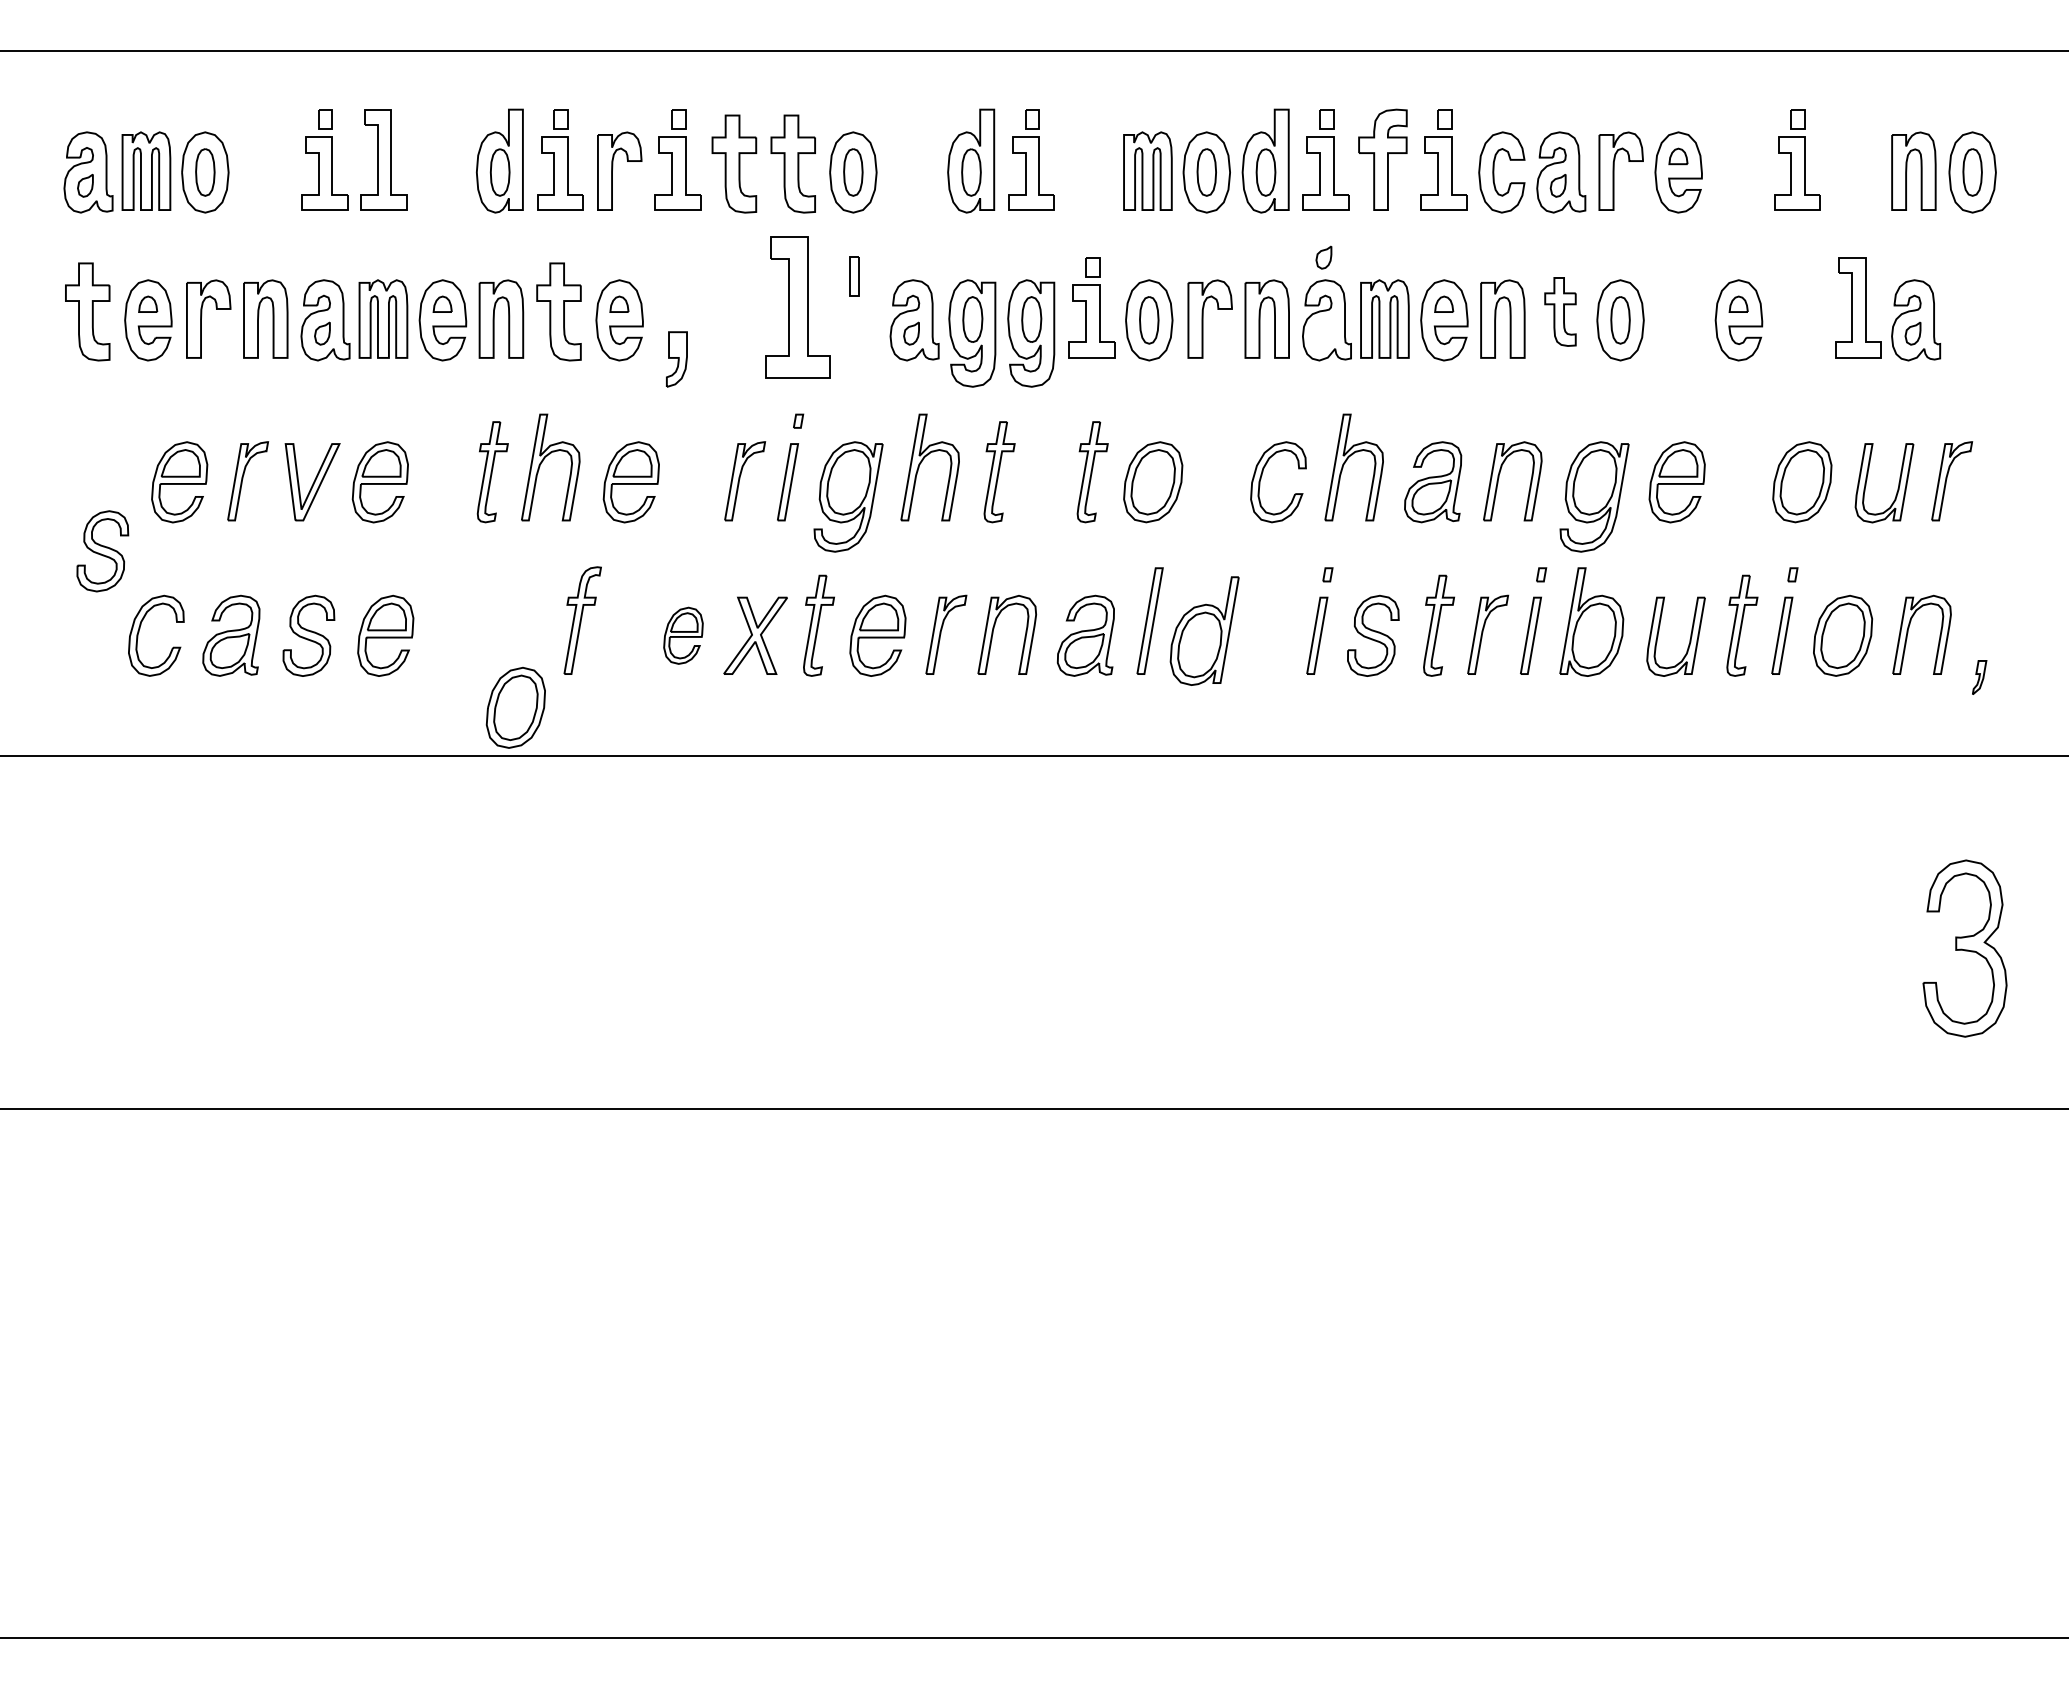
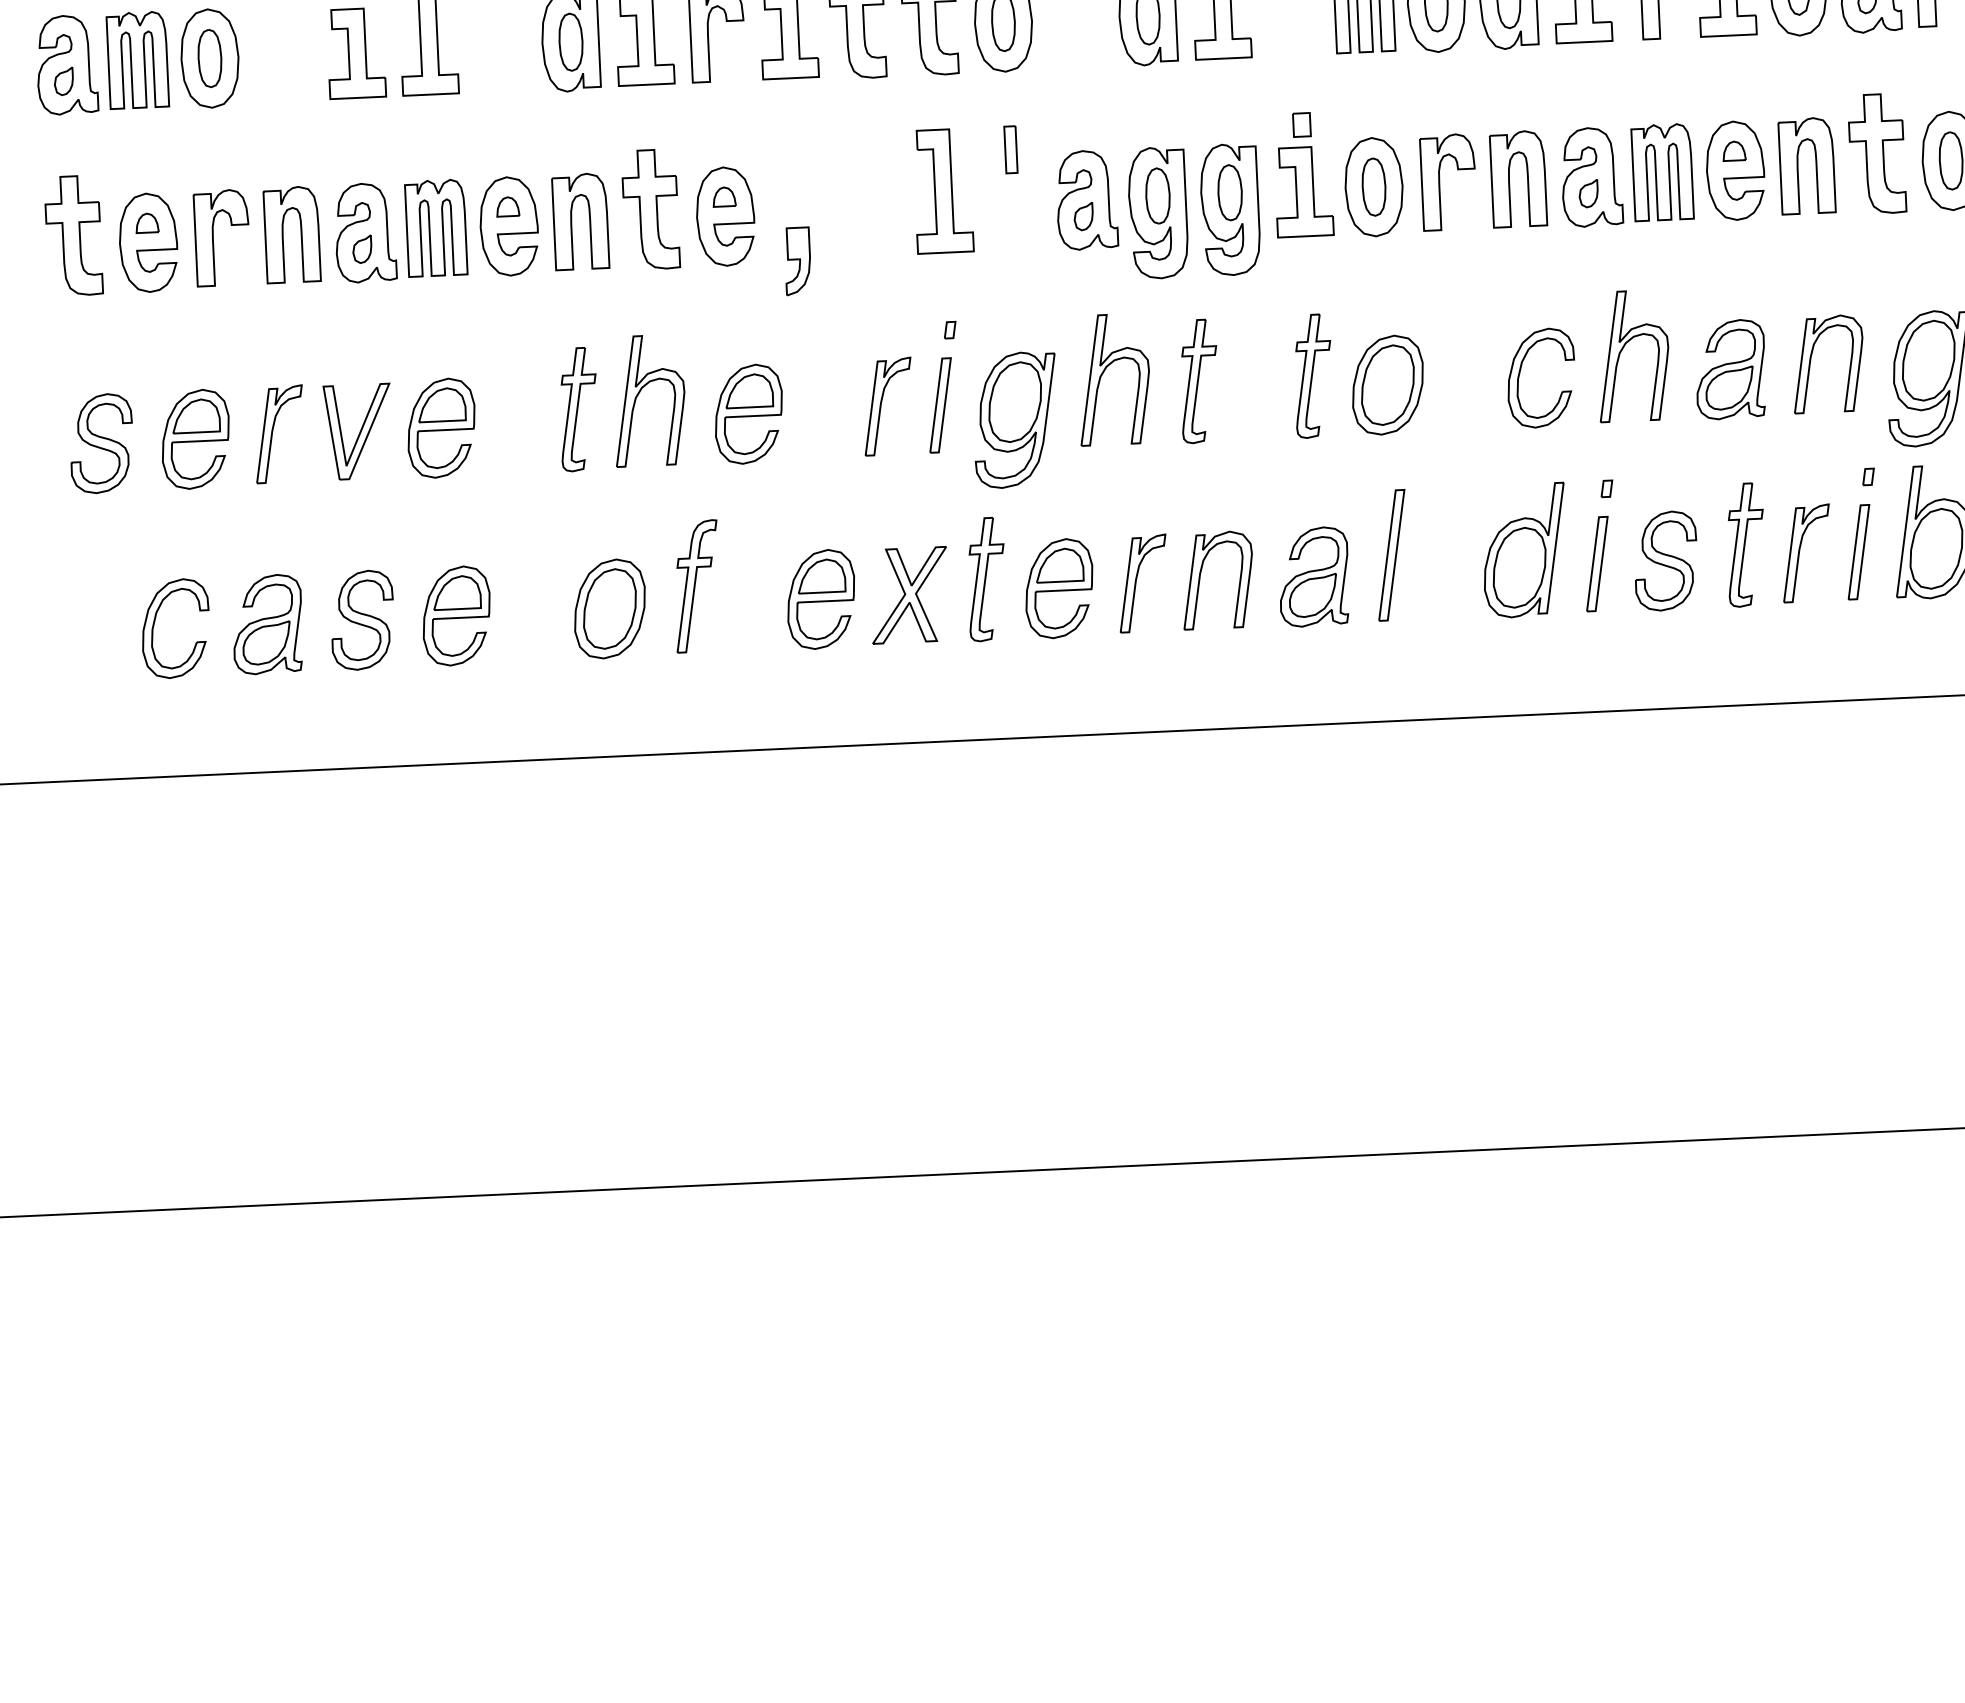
part: (1323, 257) -> (1588, 193), moved
part: (797, 307) -> (942, 190), size x0.71
part: (1560, 311) -> (1877, 153), size x1.43
part: (102, 551) -> (101, 443), moved
part: (1204, 630) -> (1524, 549), moved
part: (683, 635) -> (821, 598), size x1.43
part: (515, 707) -> (609, 608), moved

